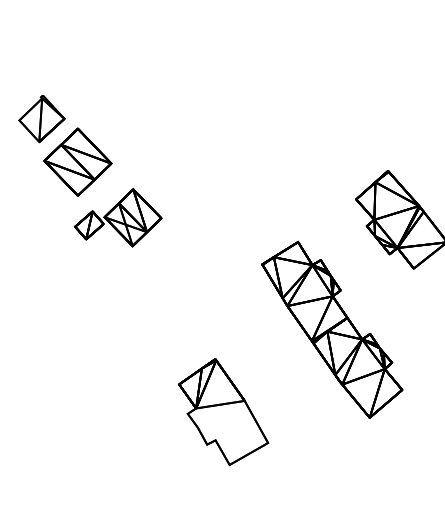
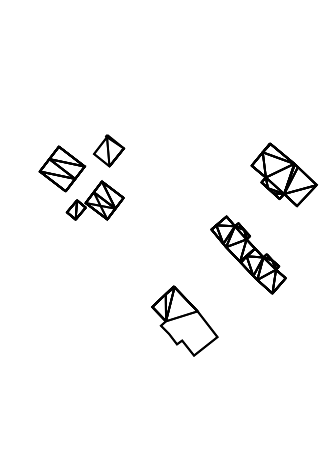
part: (41, 118) -> (108, 150), moved
part: (331, 328) -> (248, 254), size x0.7

